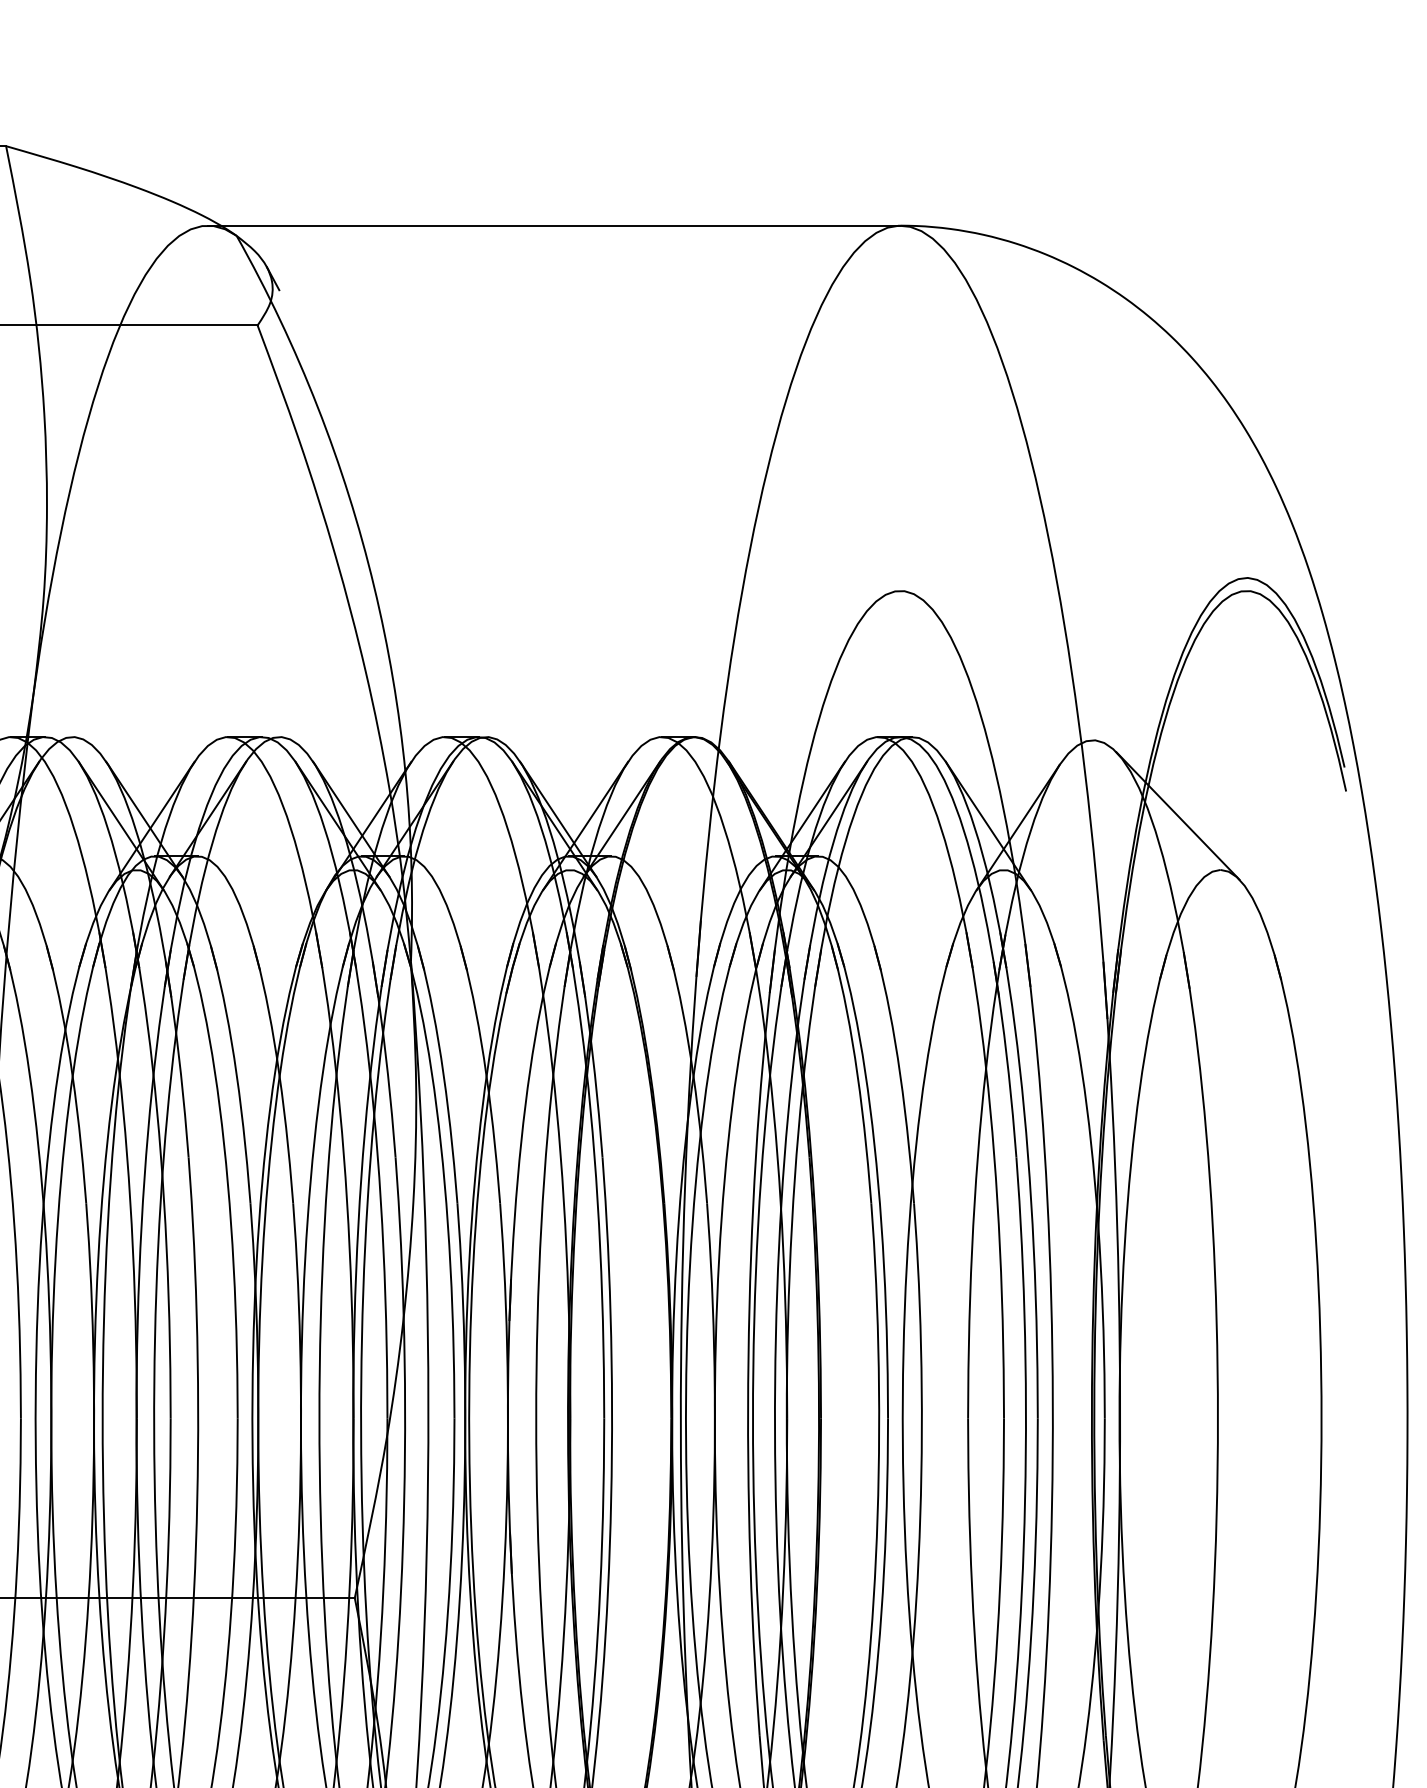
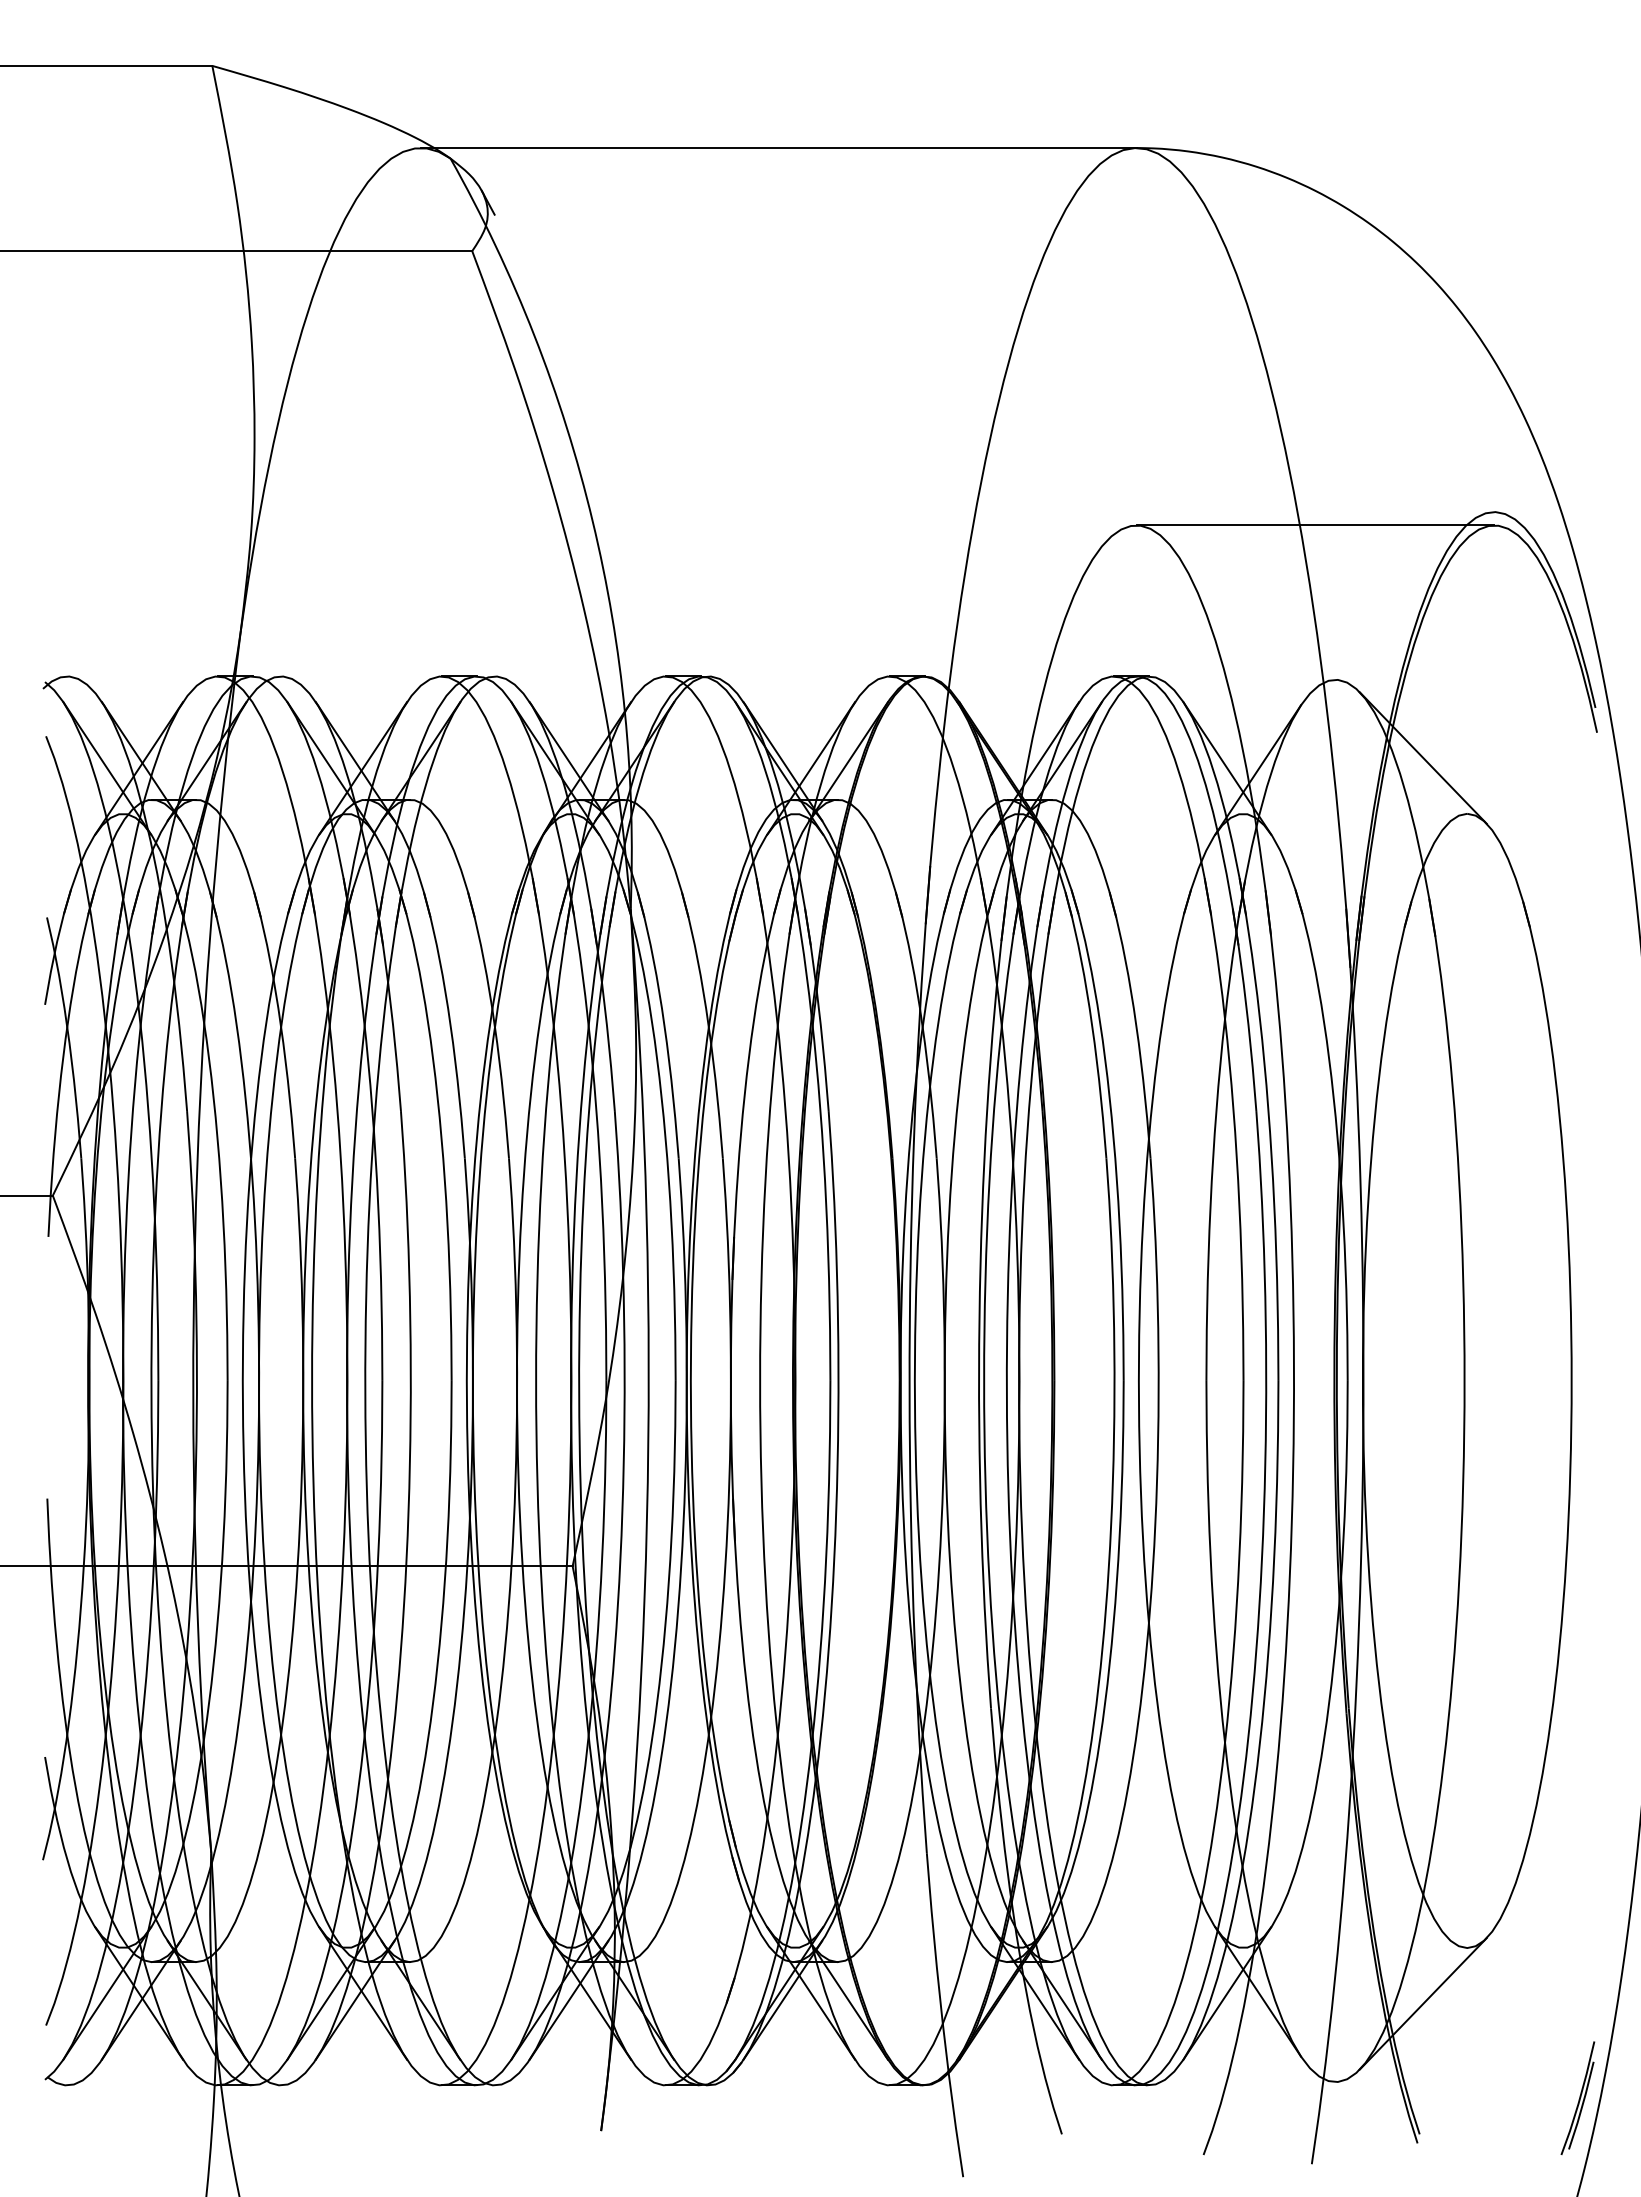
line: (1073, 590) -> (1315, 525), added

